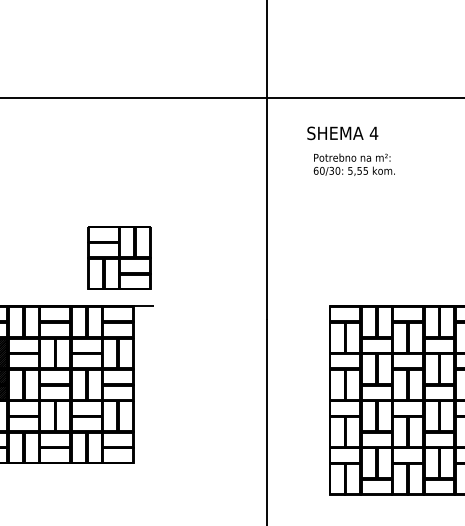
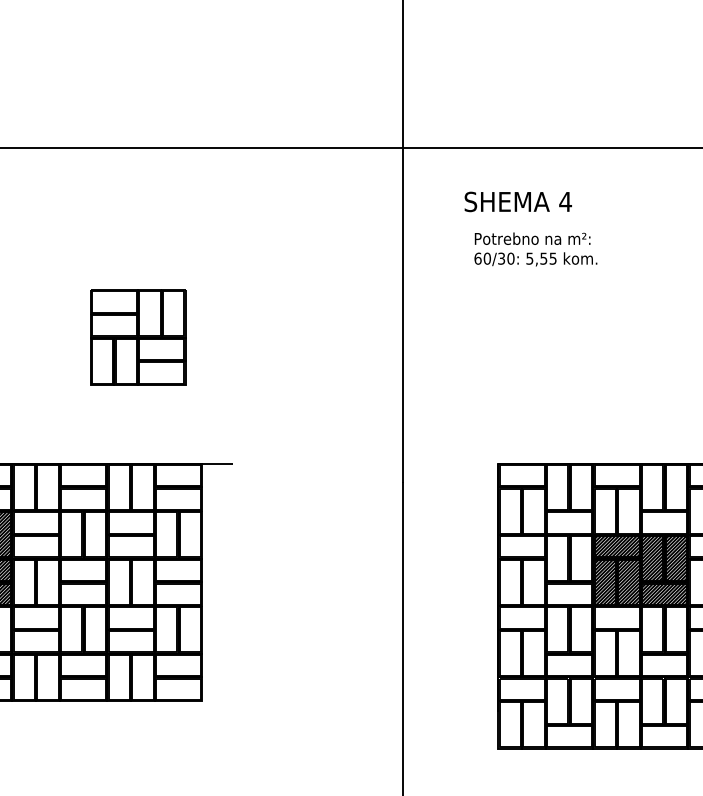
part: (119, 257) -> (138, 336), moved
hatch: (423, 376) -> (640, 569), added

